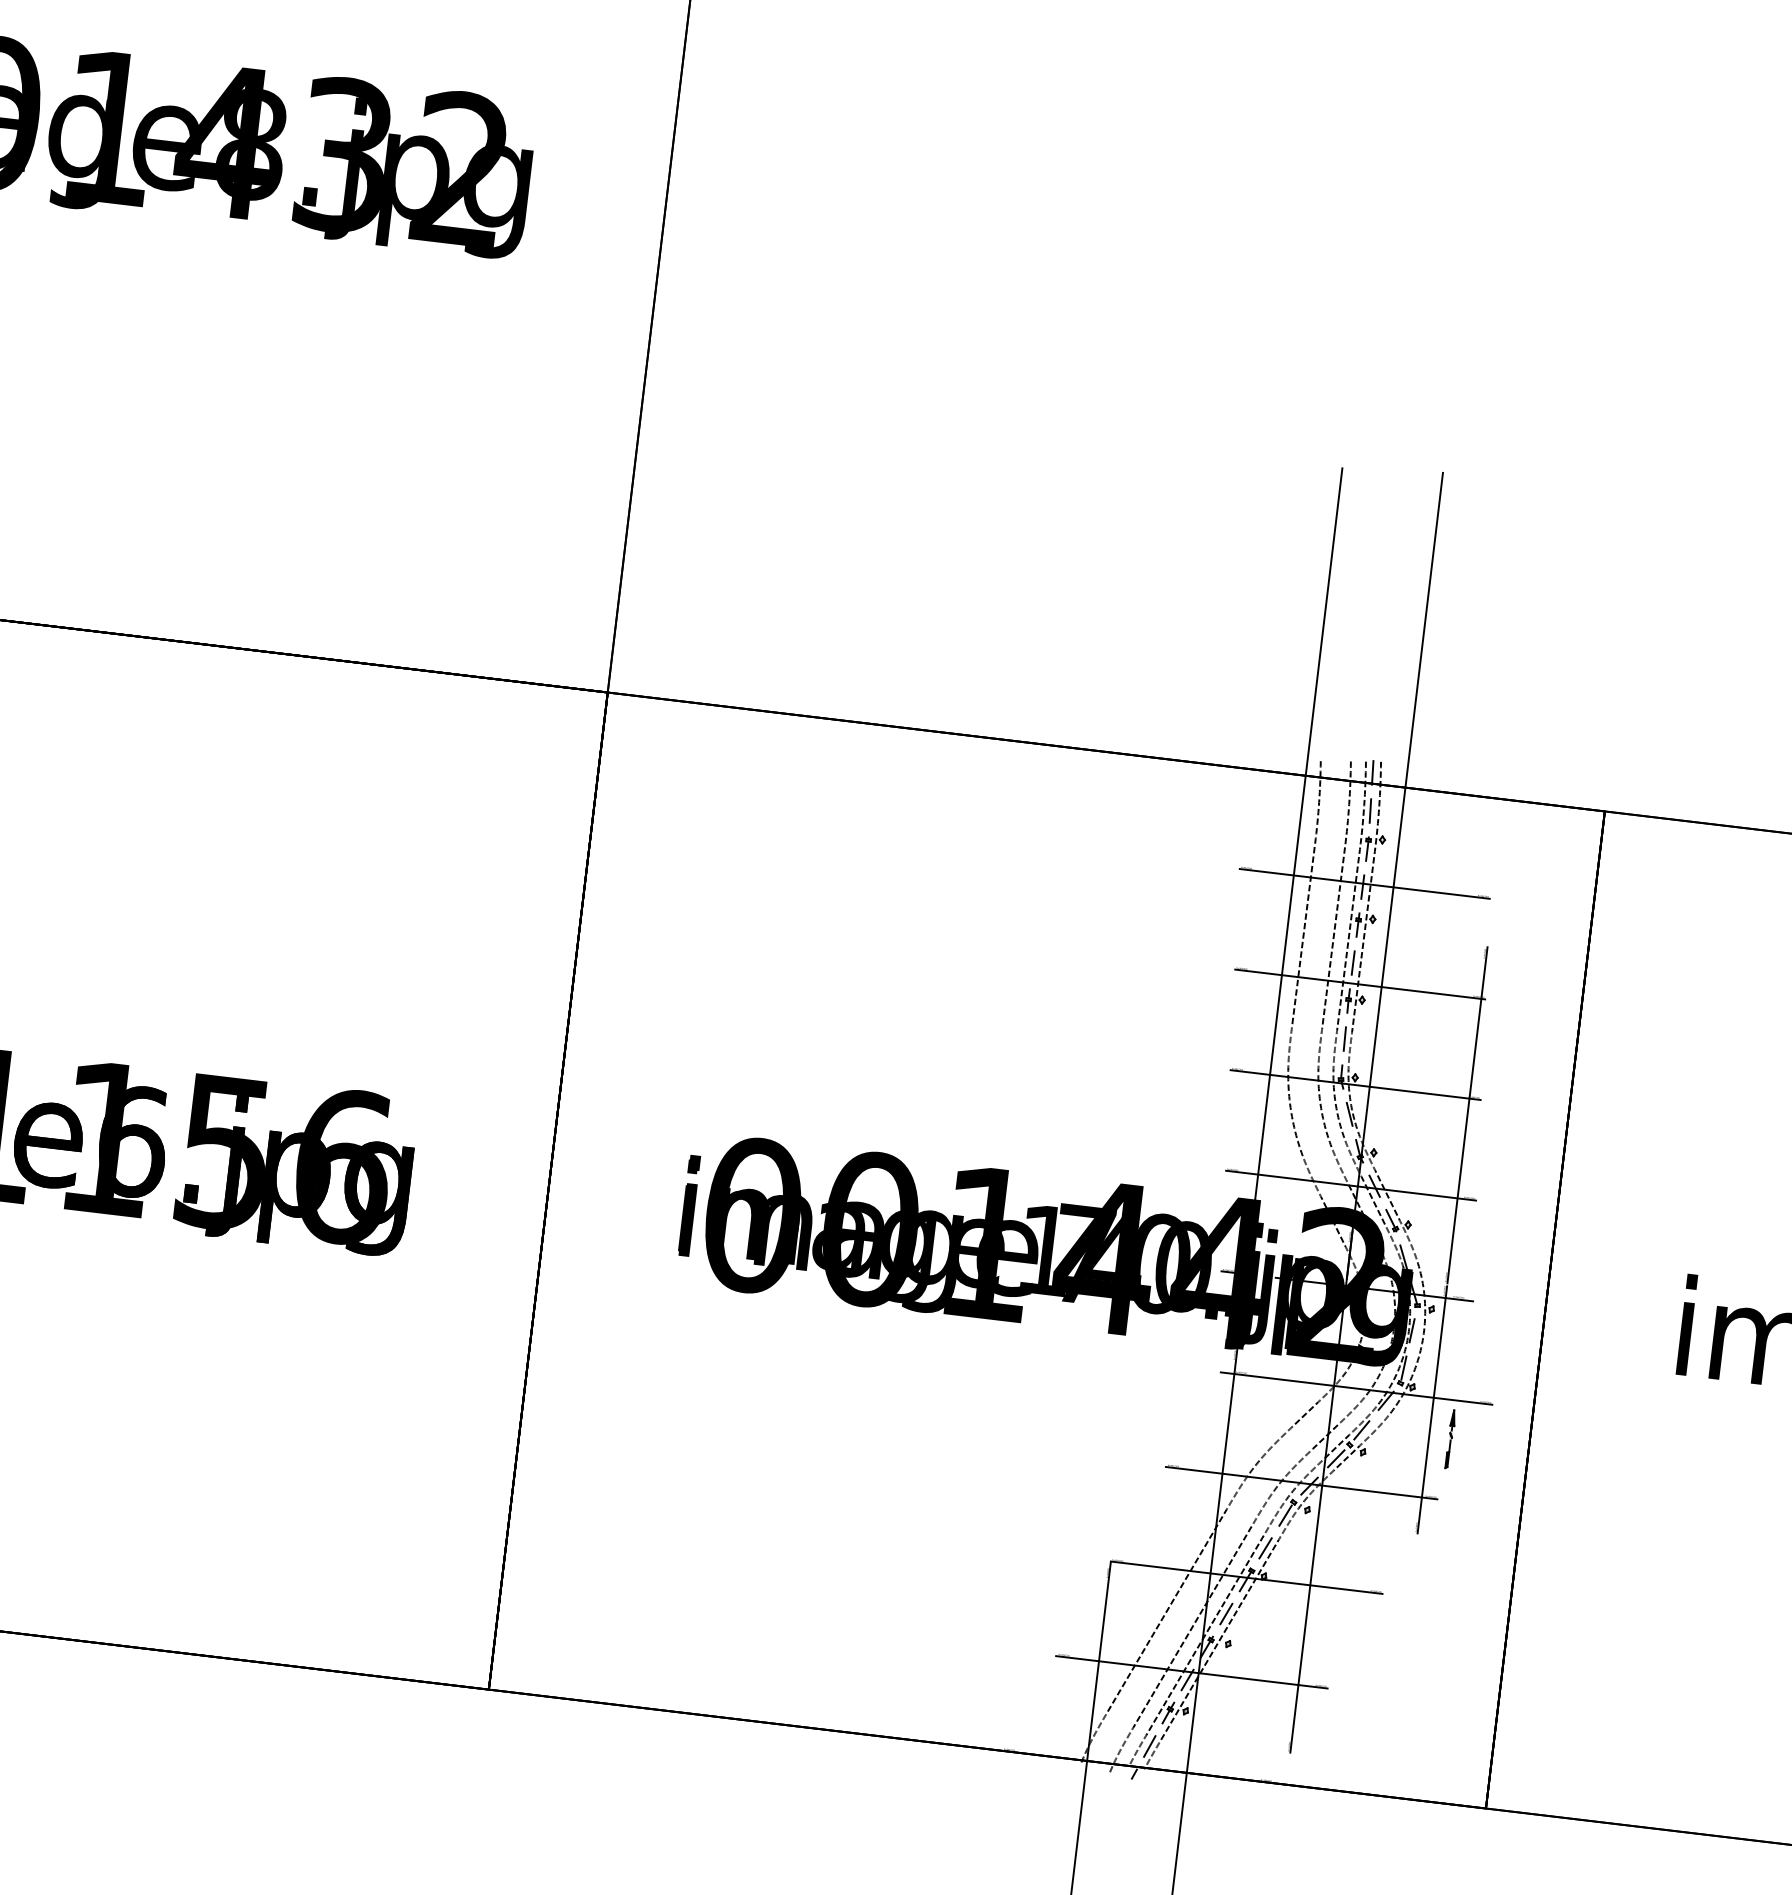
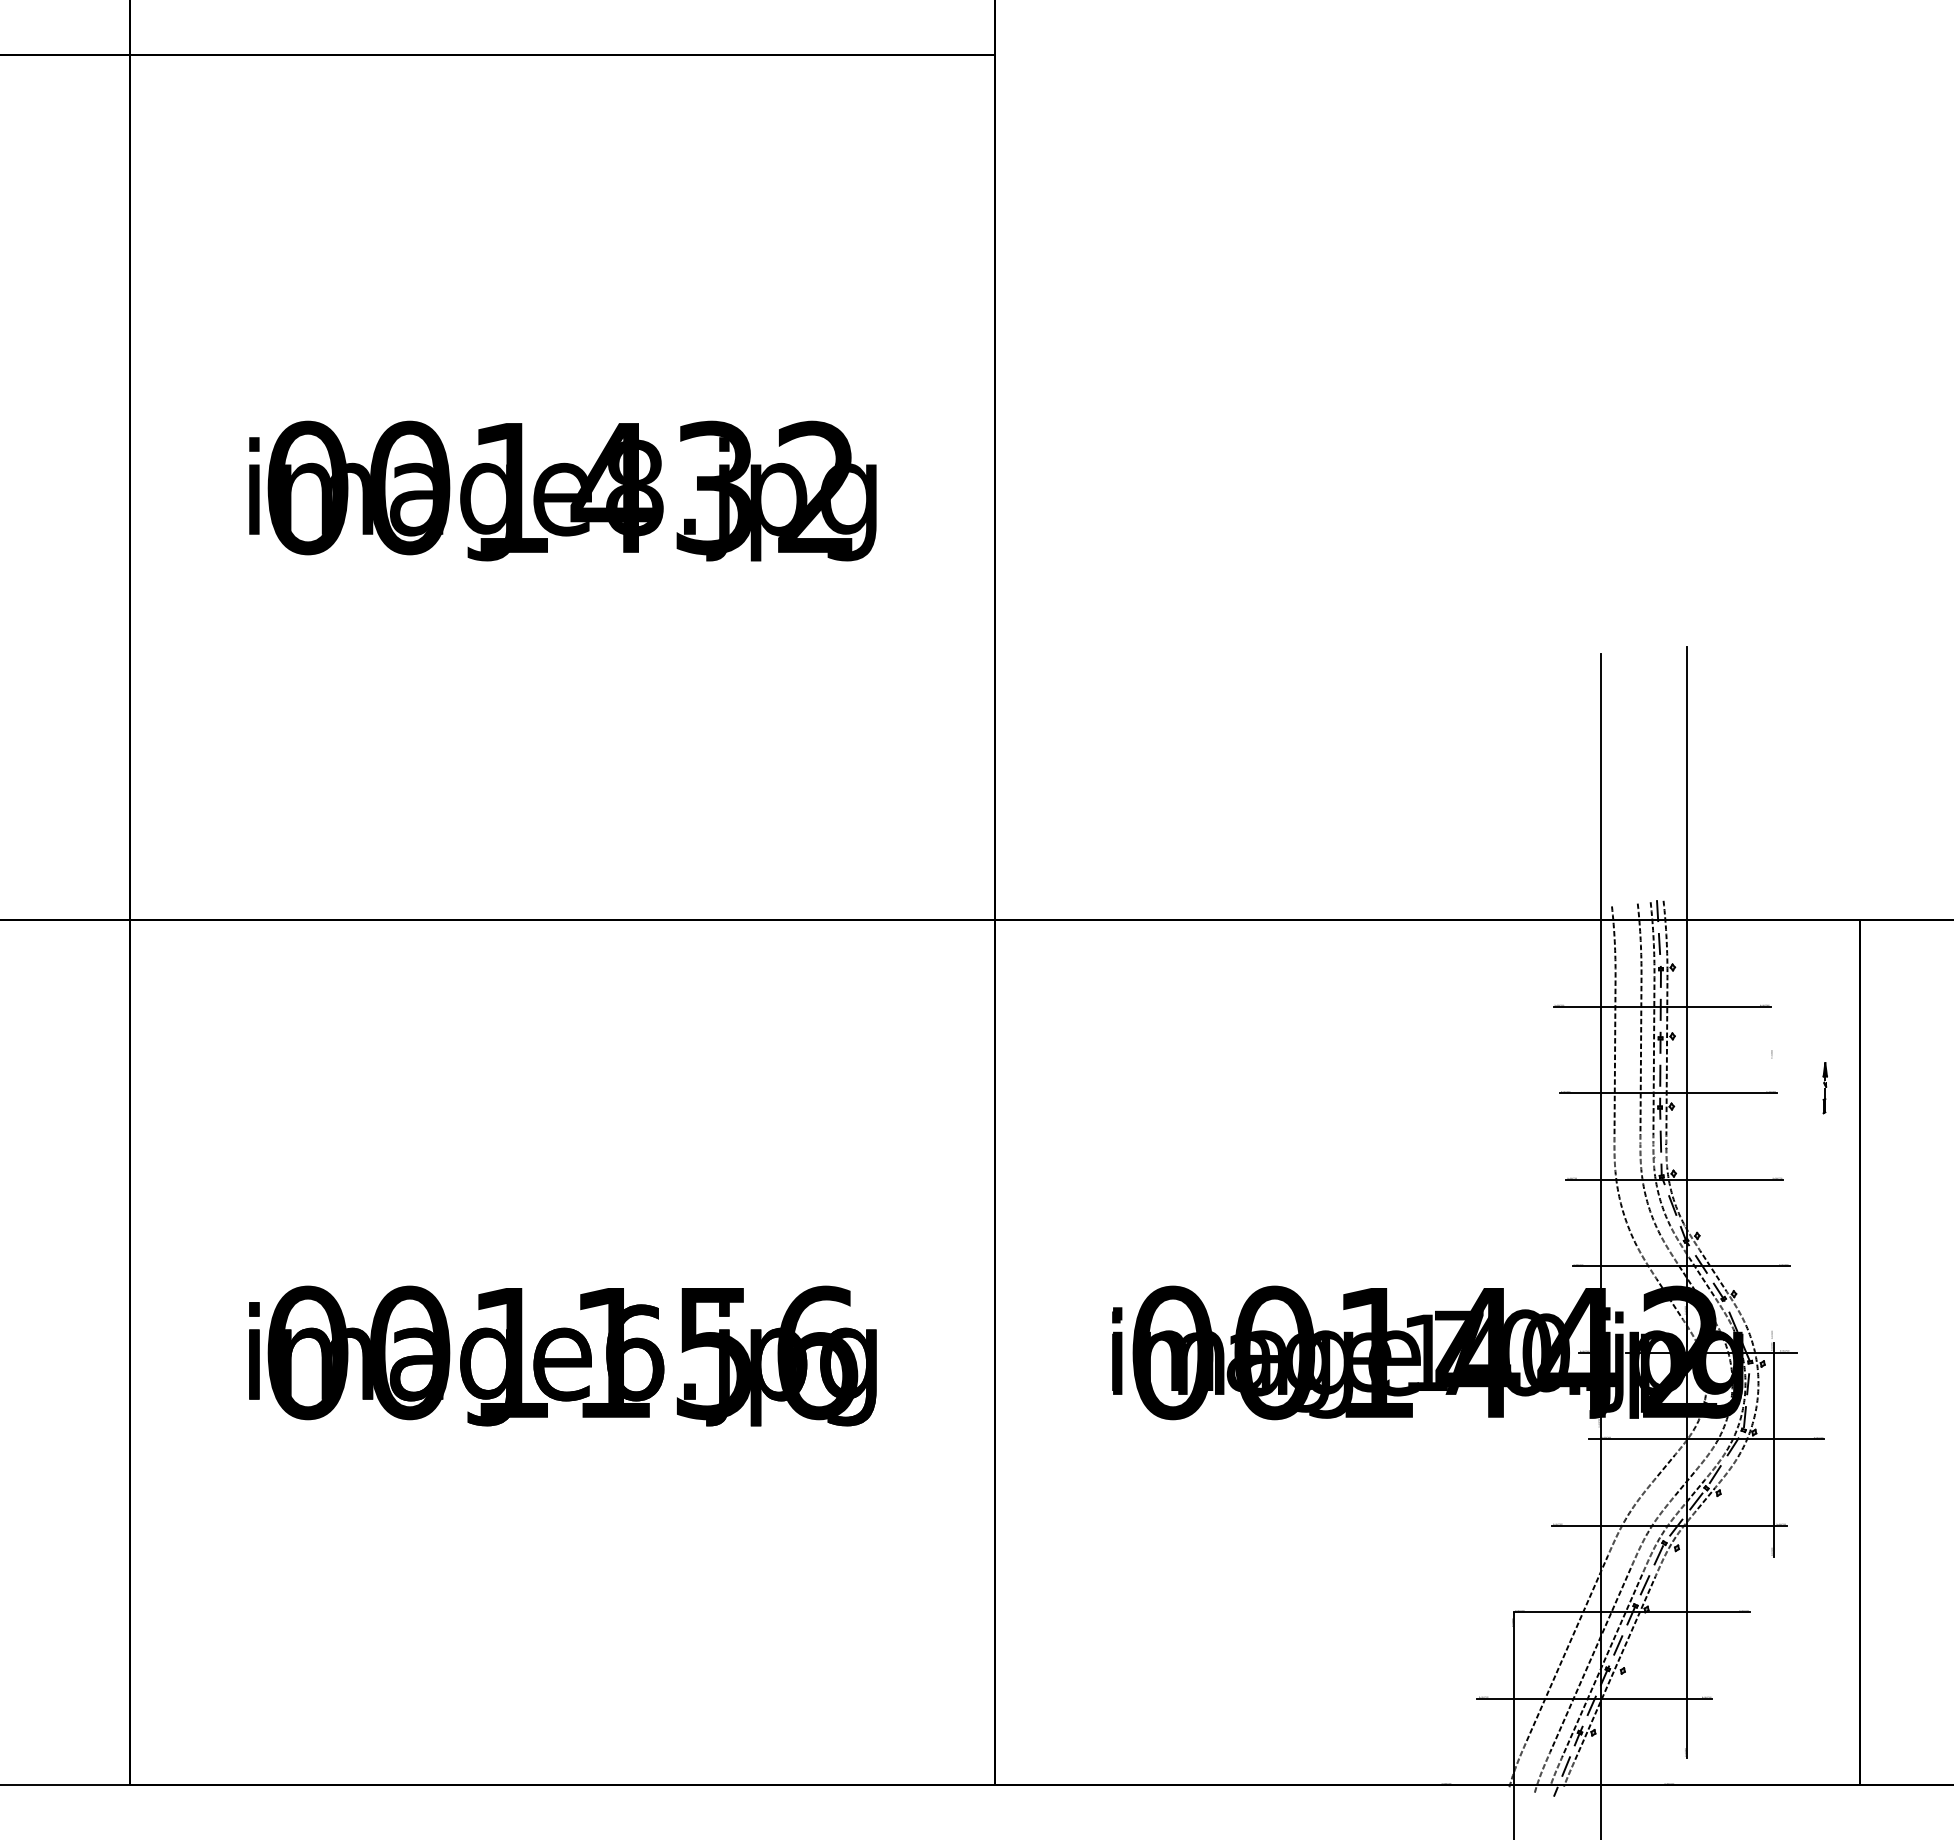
line: (1467, 1115) -> (1773, 1194), removed
part: (1449, 1439) -> (1824, 1088), moved

